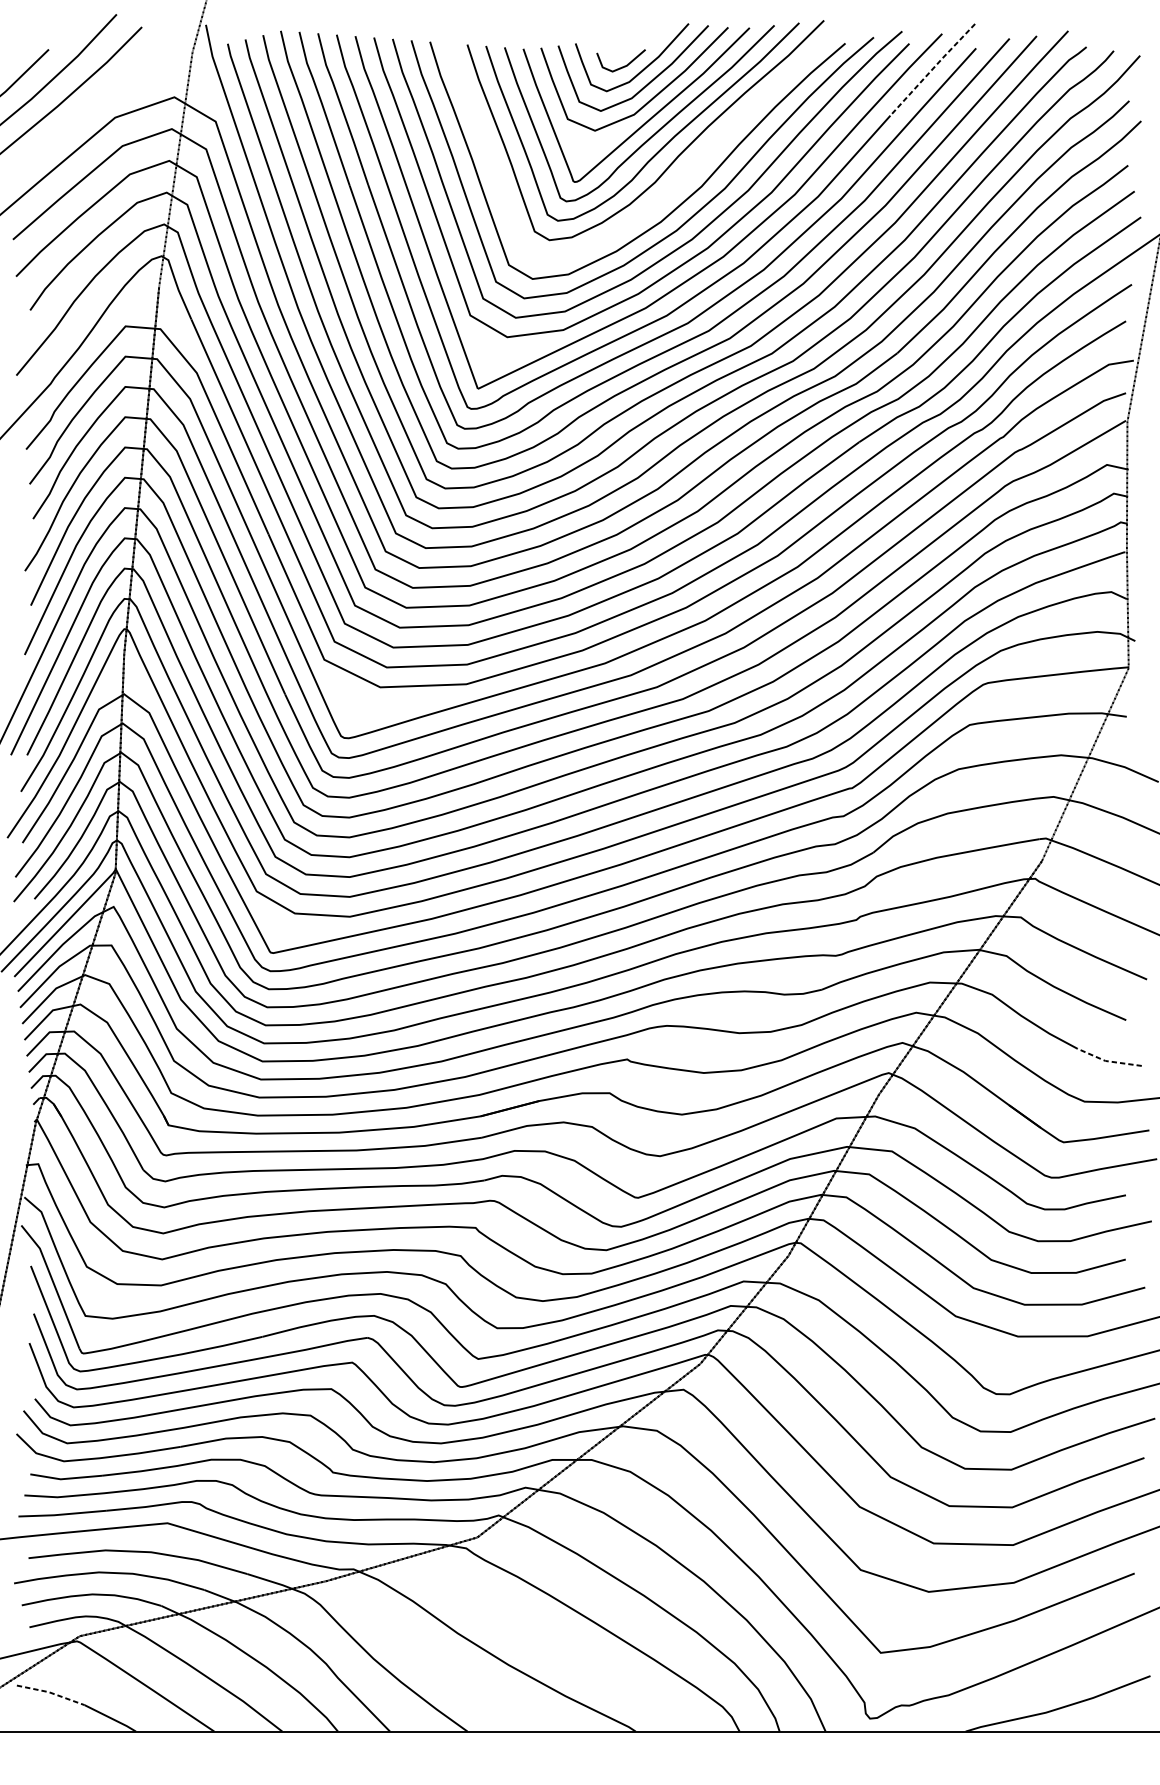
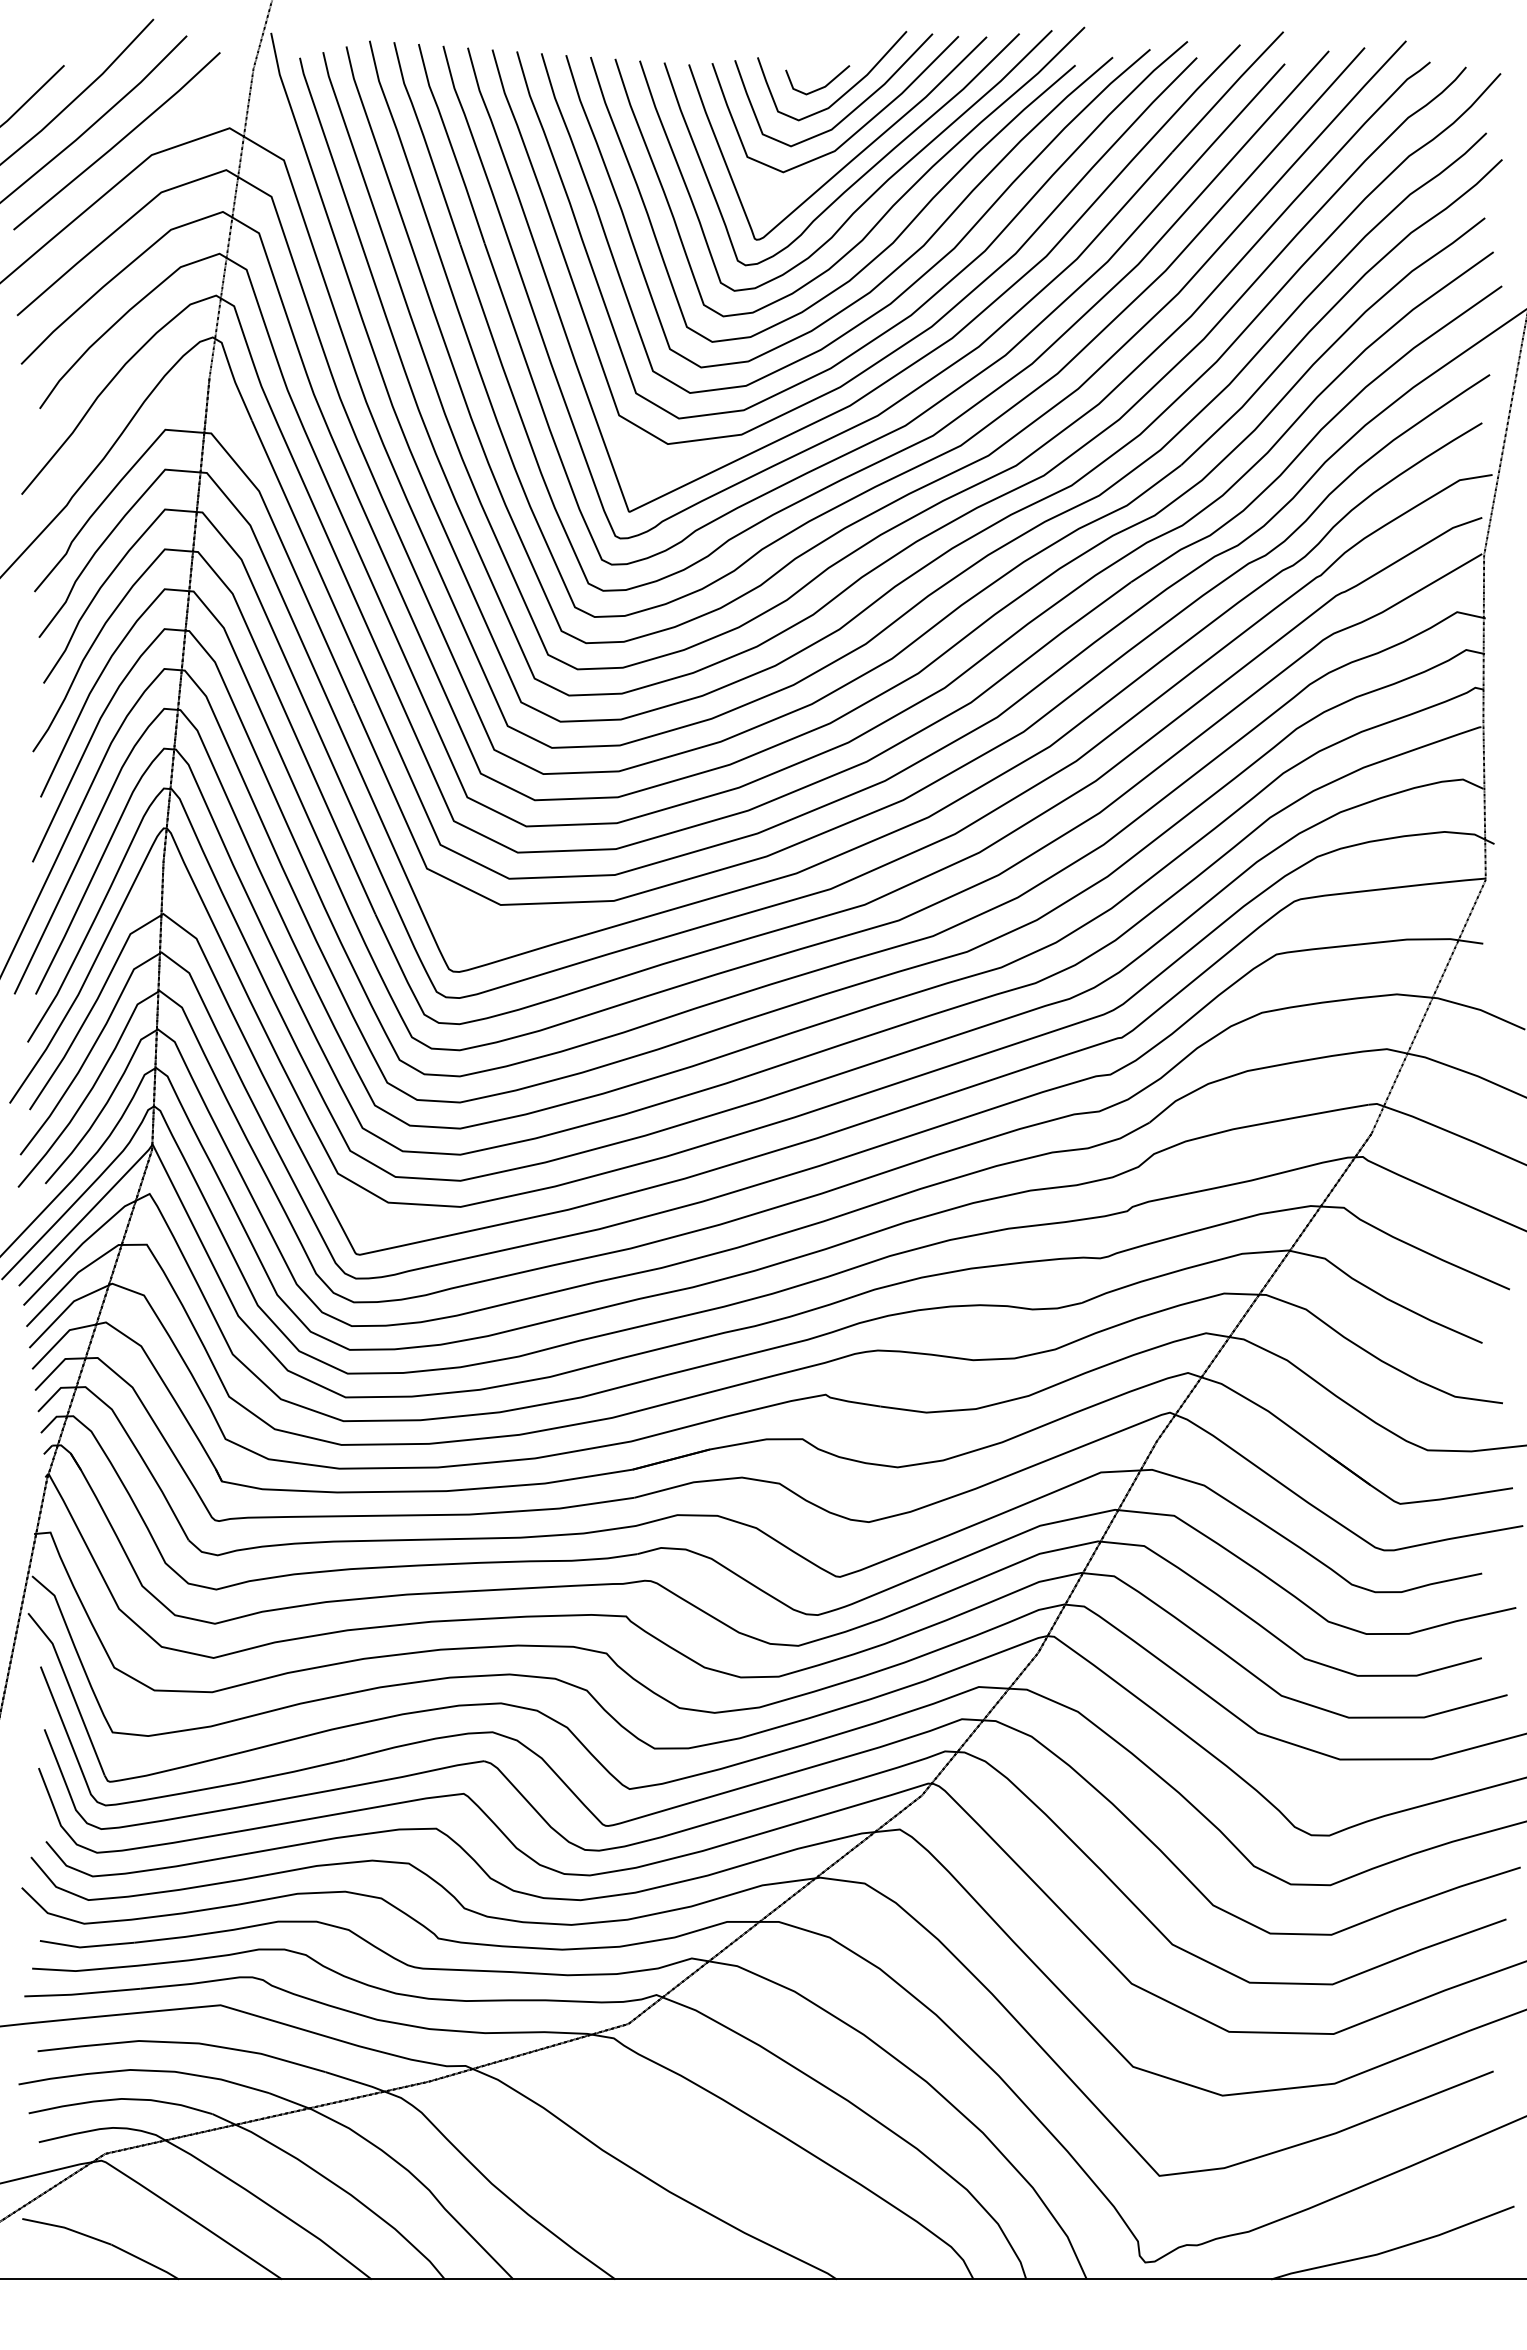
line: (932, 69) -> (1227, 91), dashed -> solid
line: (89, 108) -> (117, 142), added
curve: (670, 190) -> (882, 250), added
line: (1108, 1061) -> (1459, 1397), dashed -> solid
line: (51, 1692) -> (67, 2228), dashed -> solid

